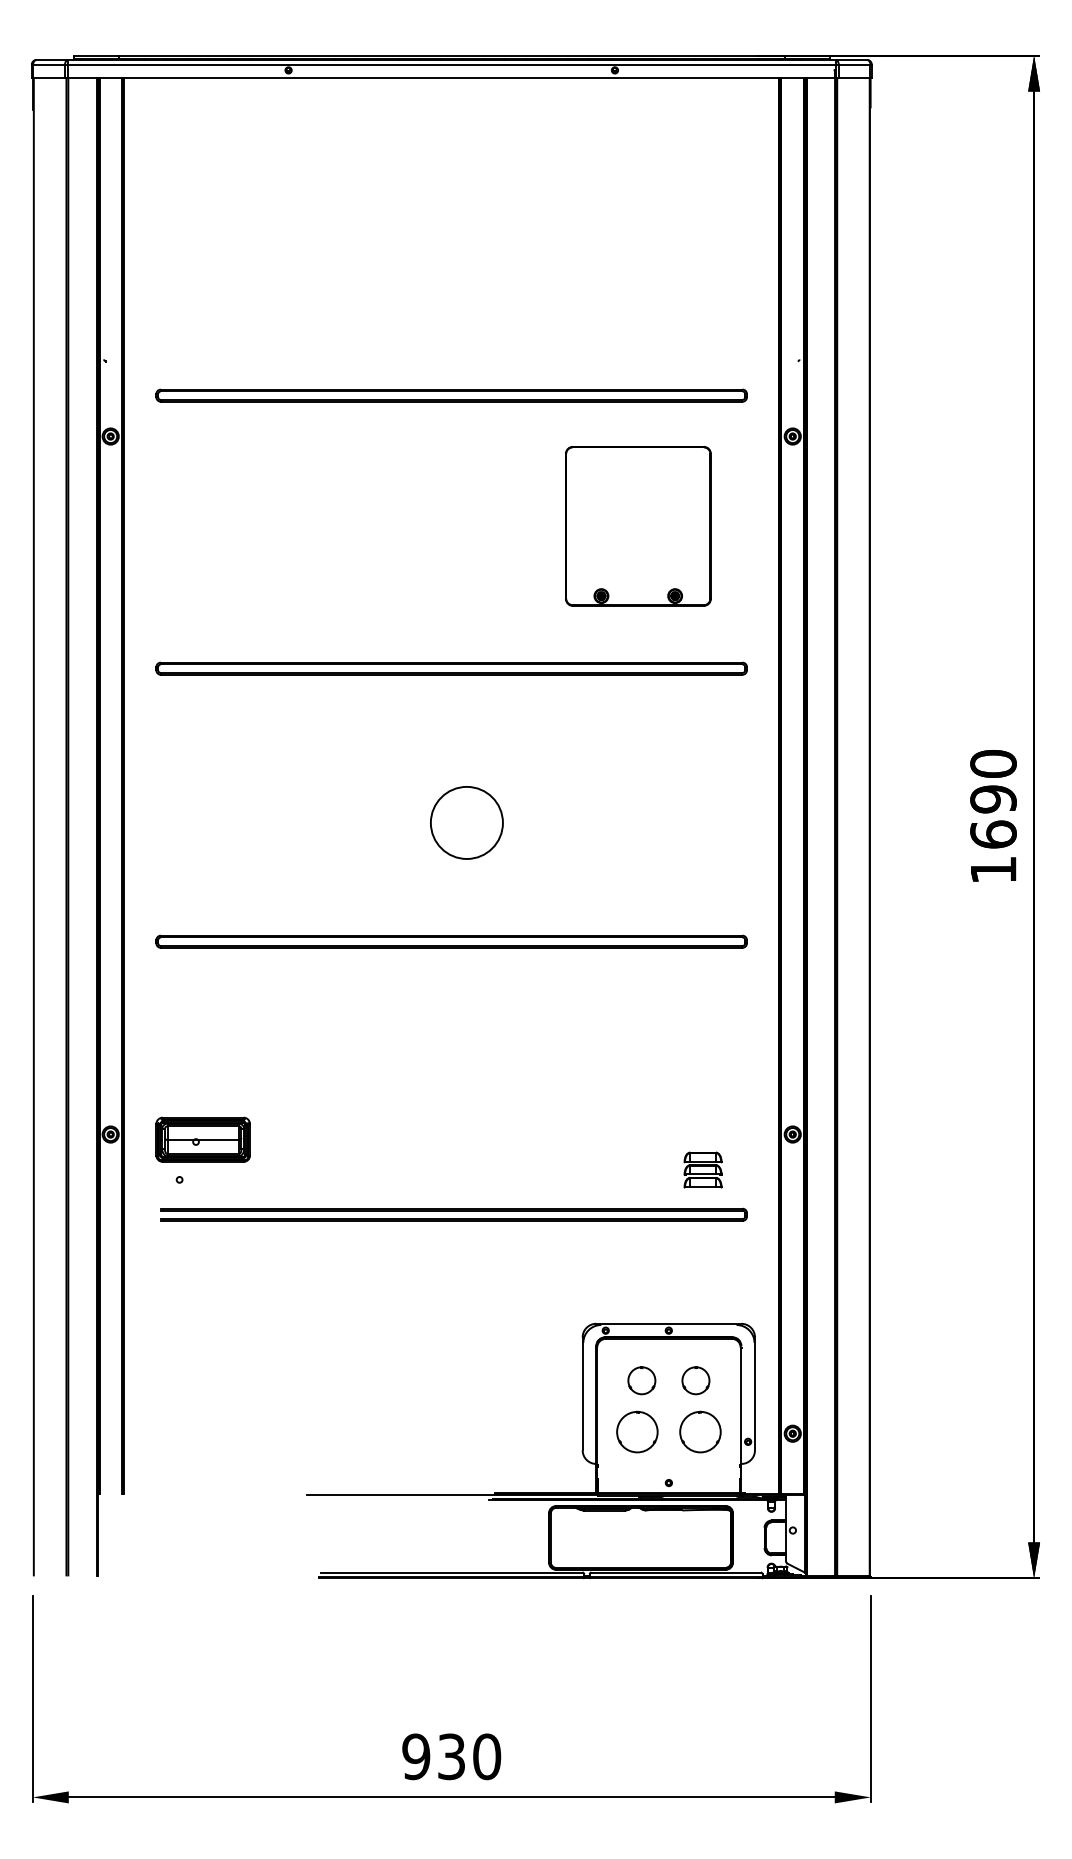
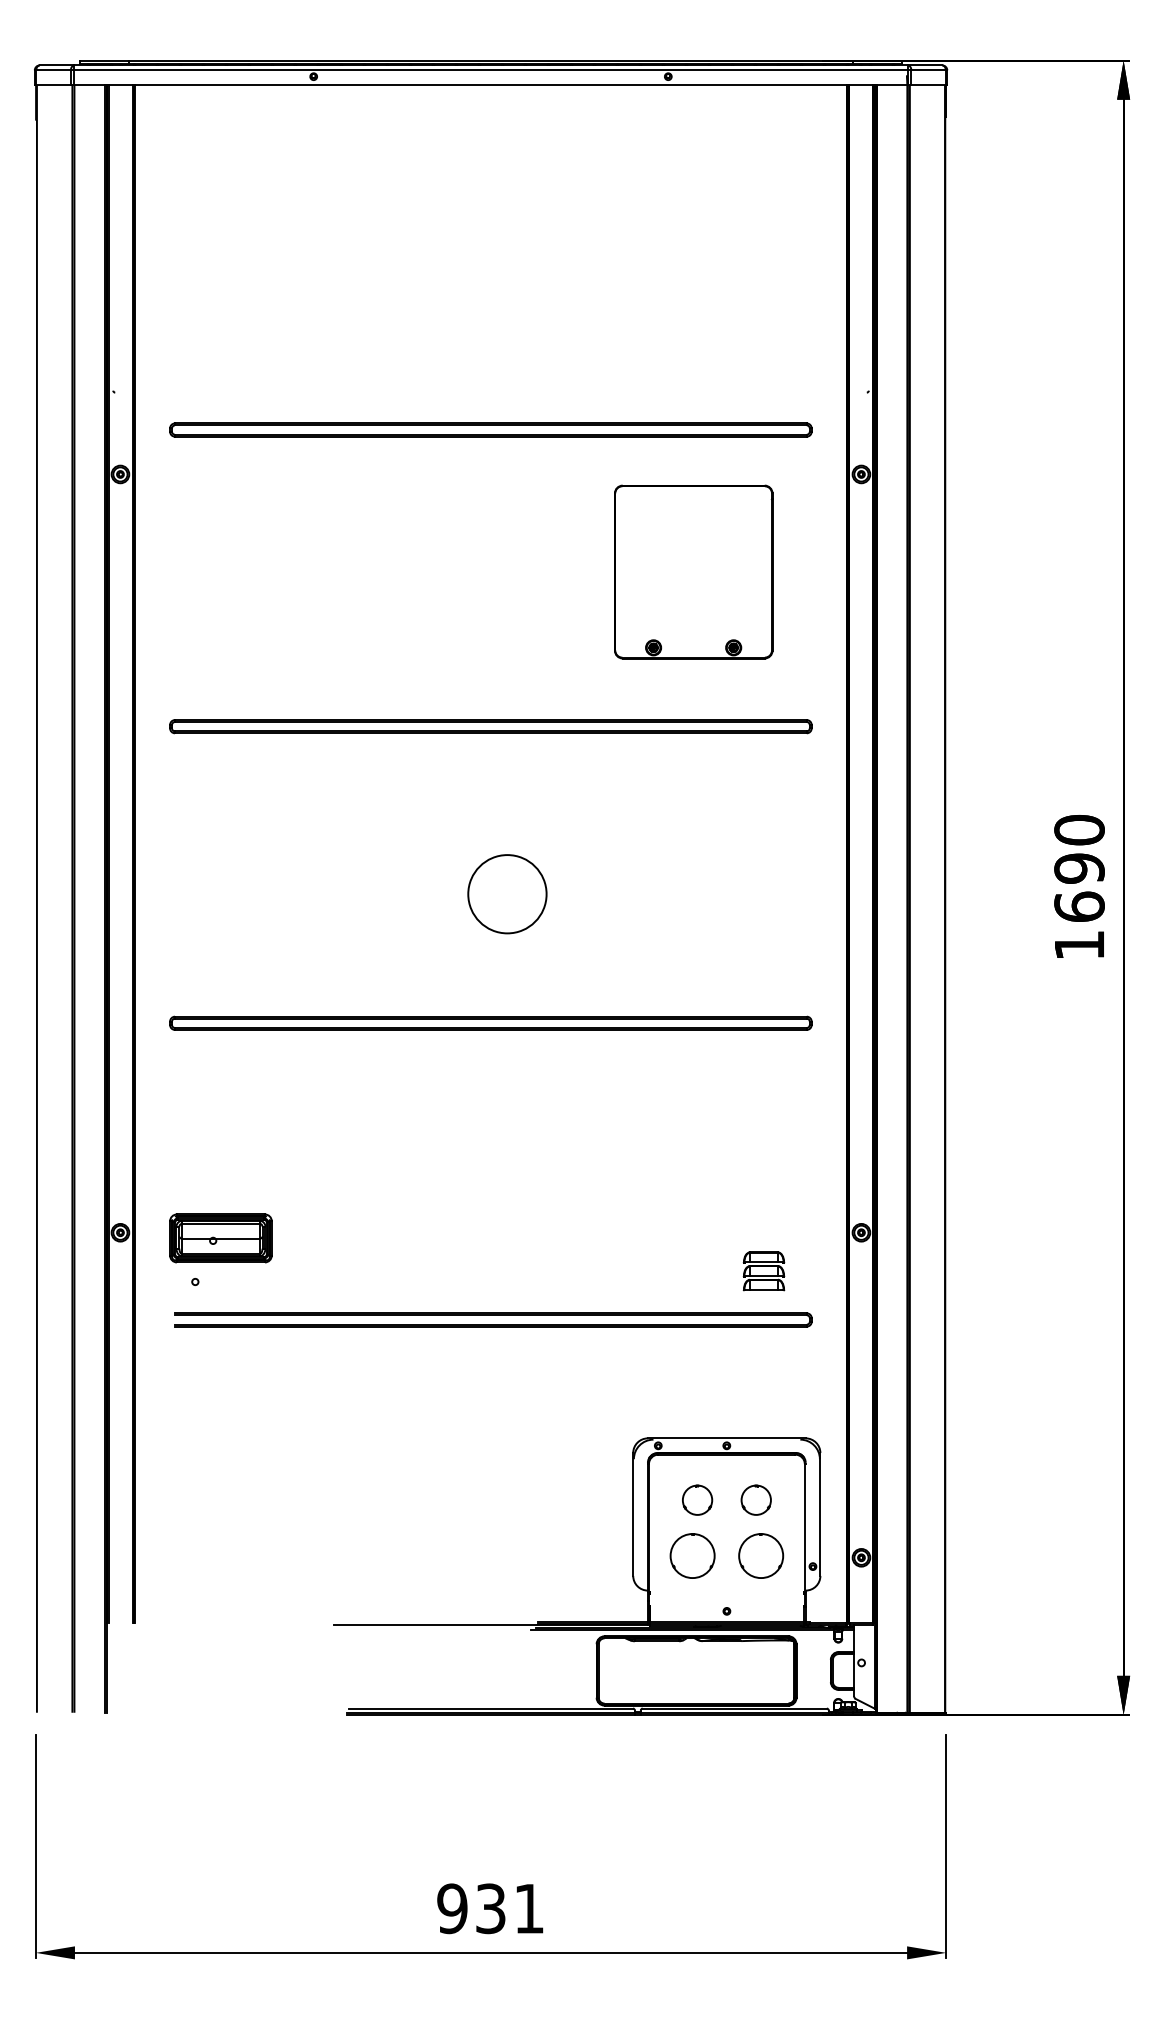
text: (487, 1756) -> (529, 1908), 930 -> 931

